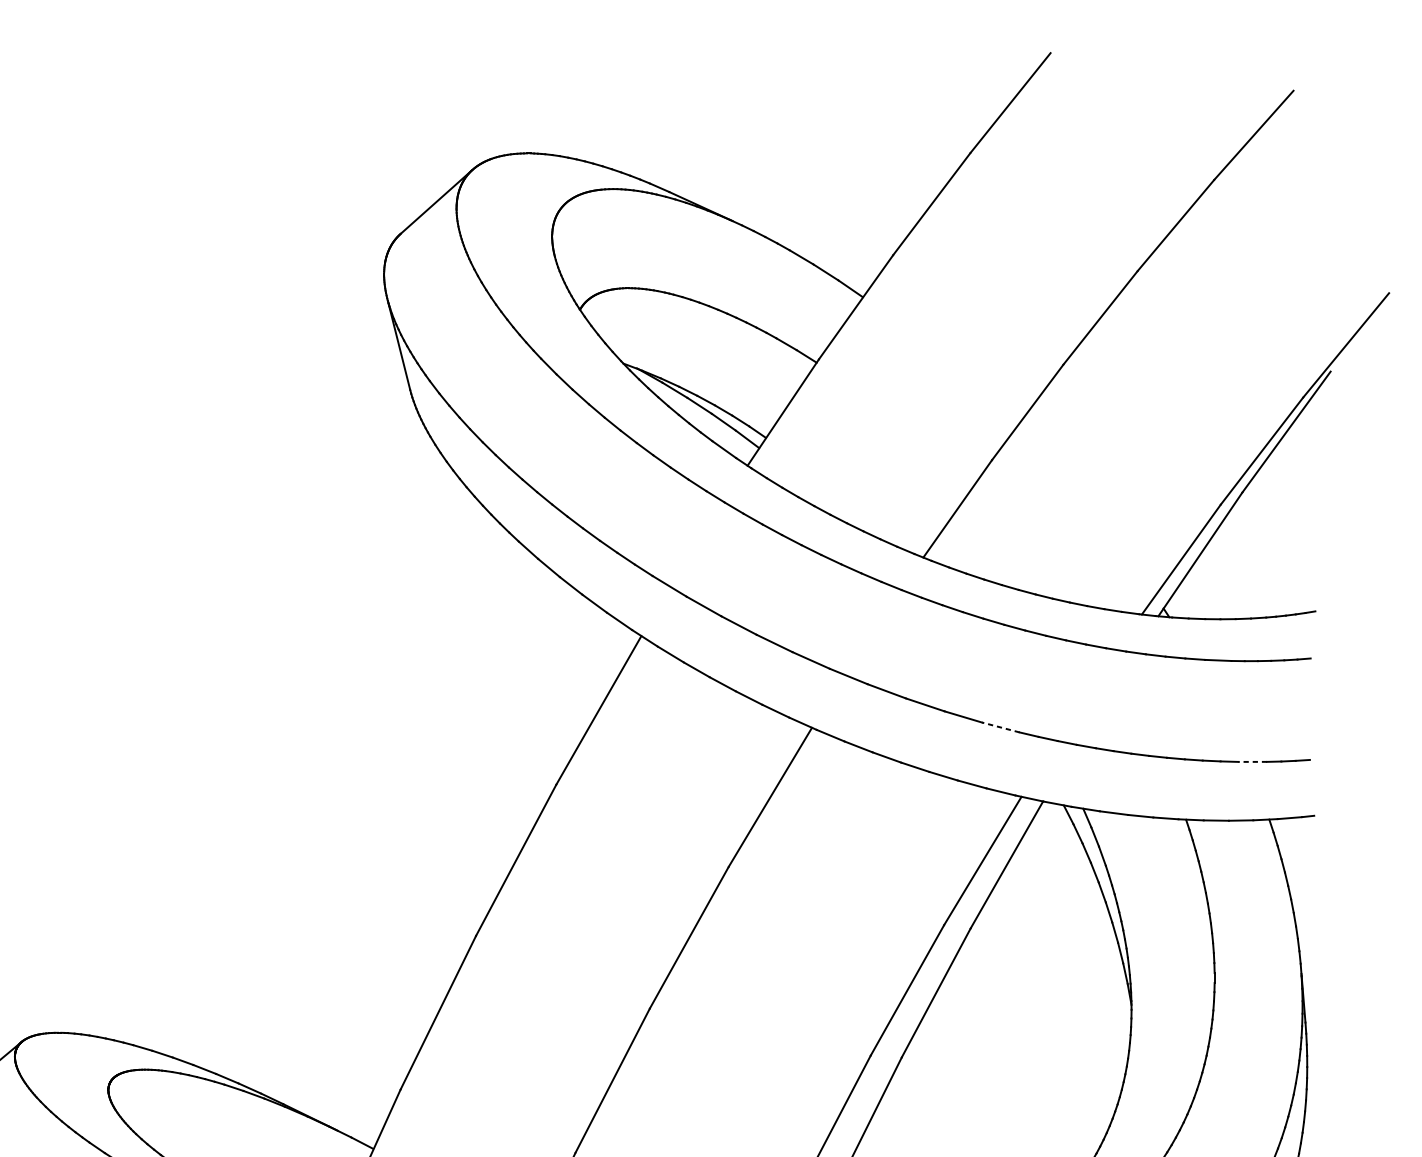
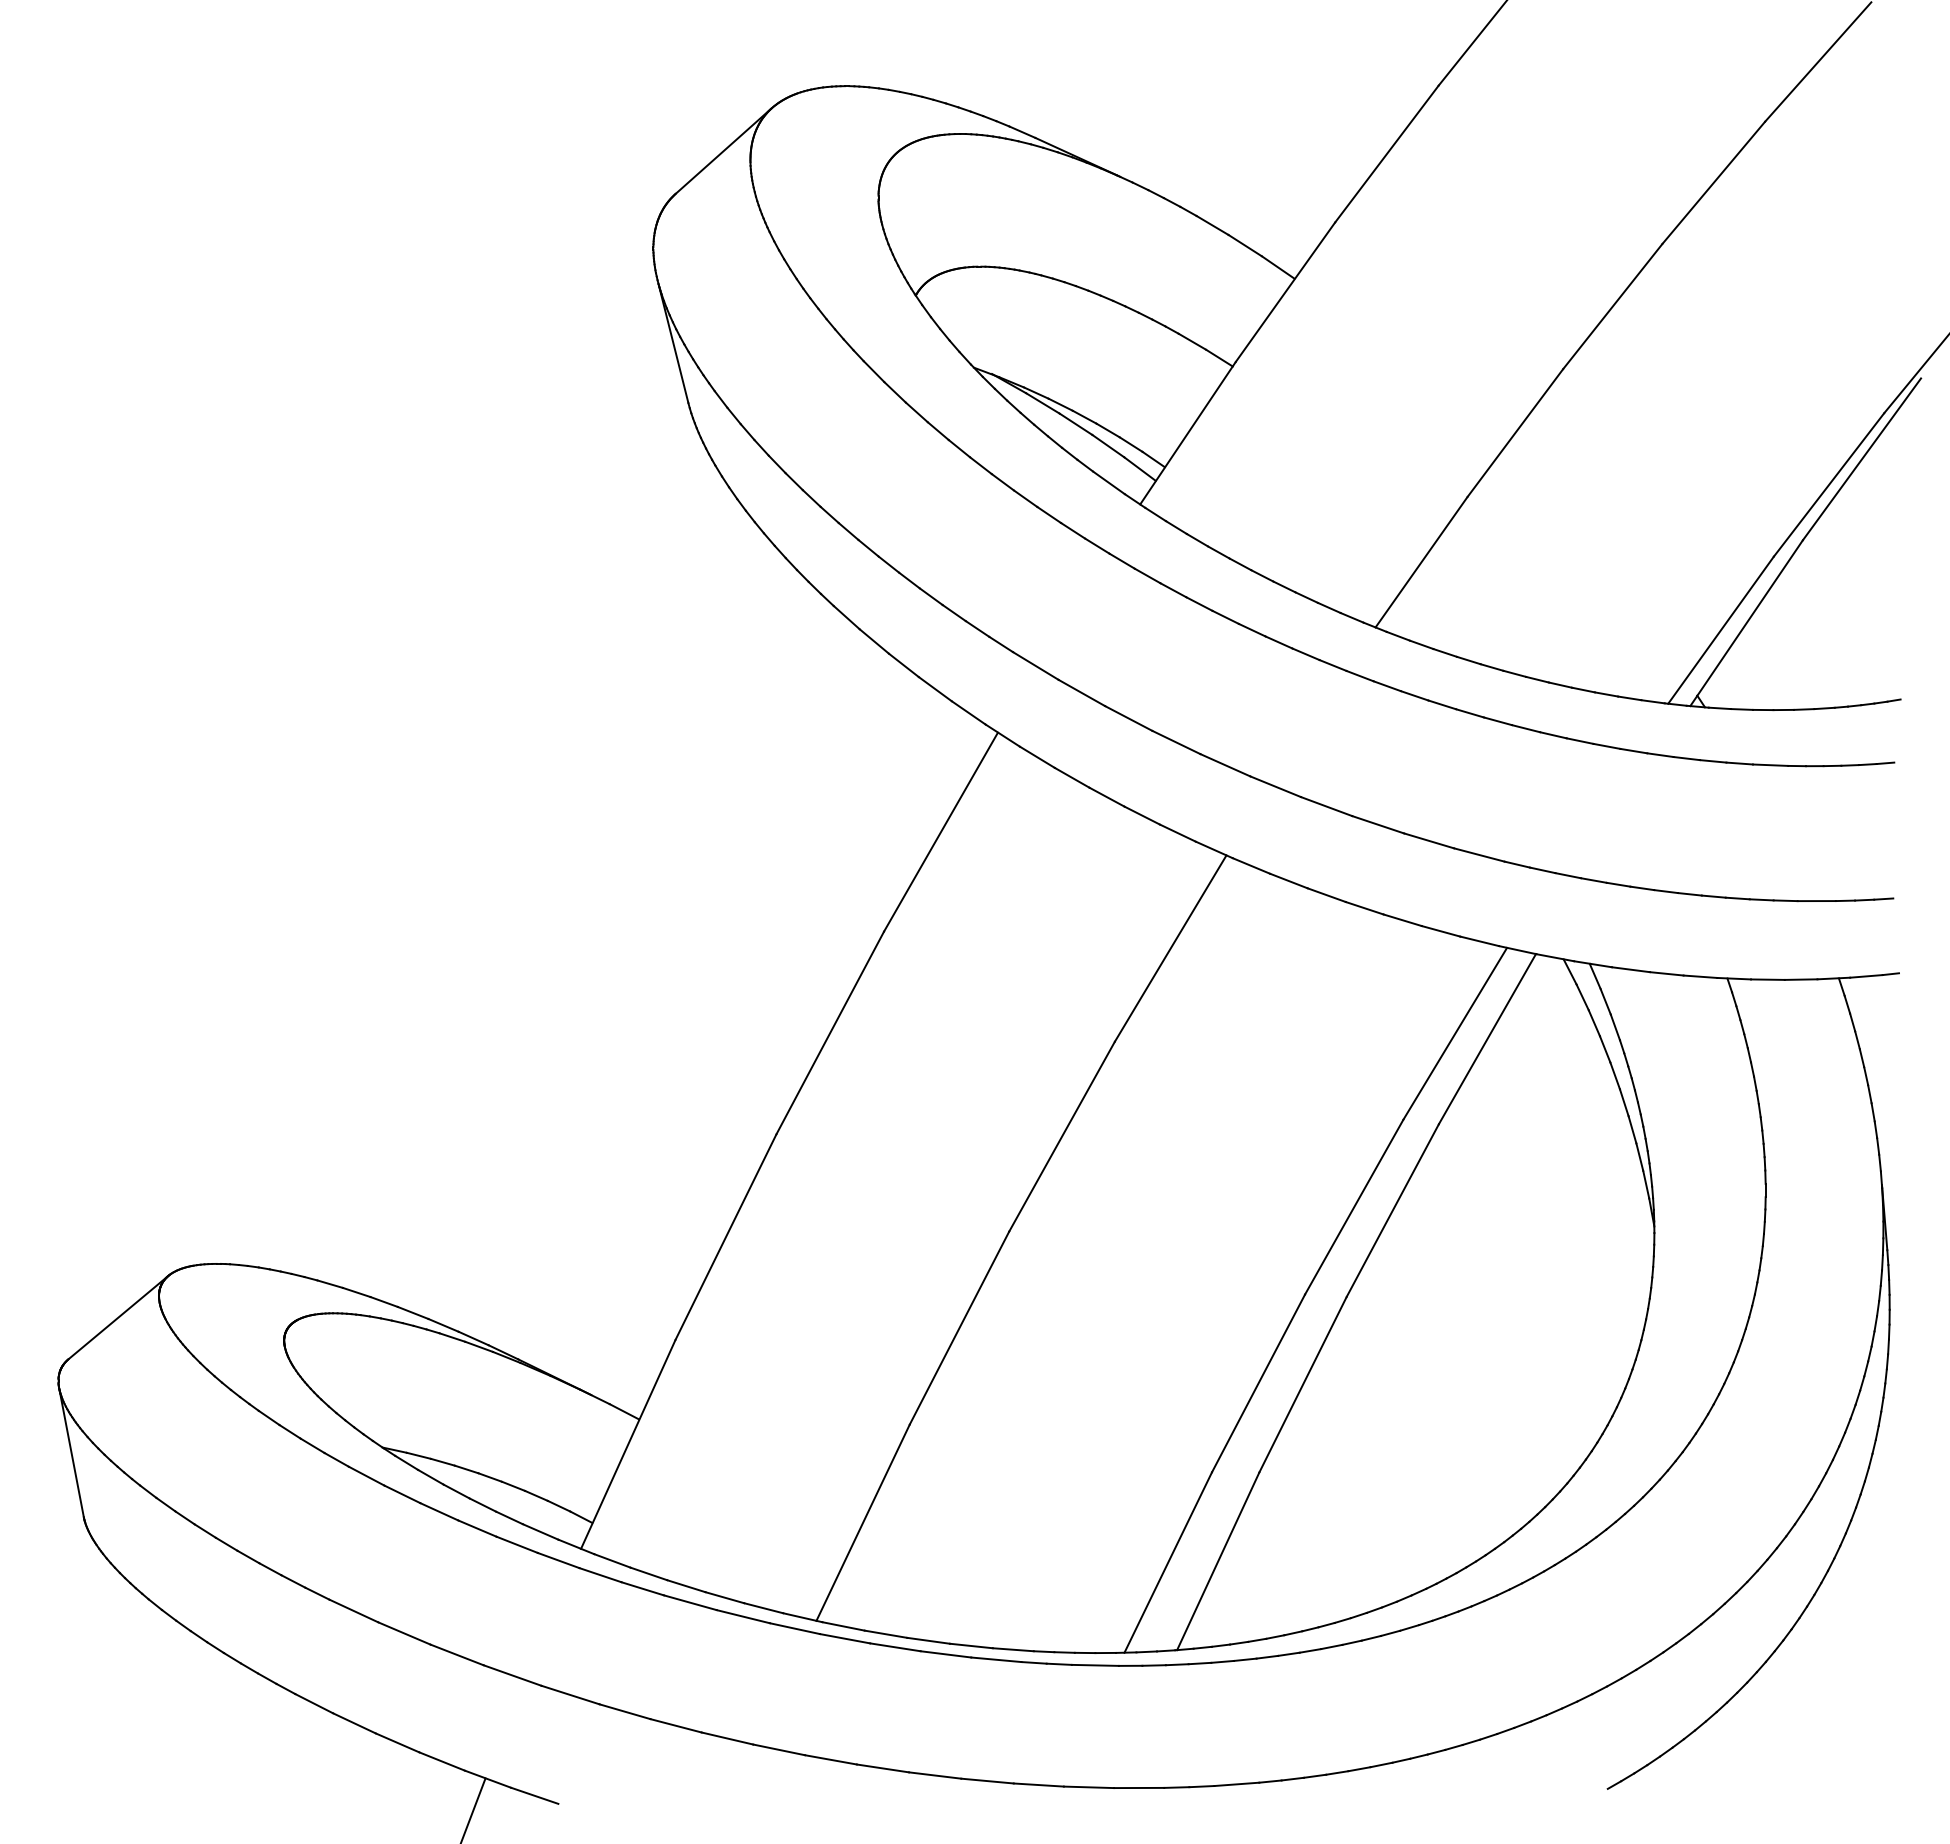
line: (1000, 727) -> (1478, 854), dashed -> solid
line: (1252, 762) -> (1816, 901), dashed -> solid

